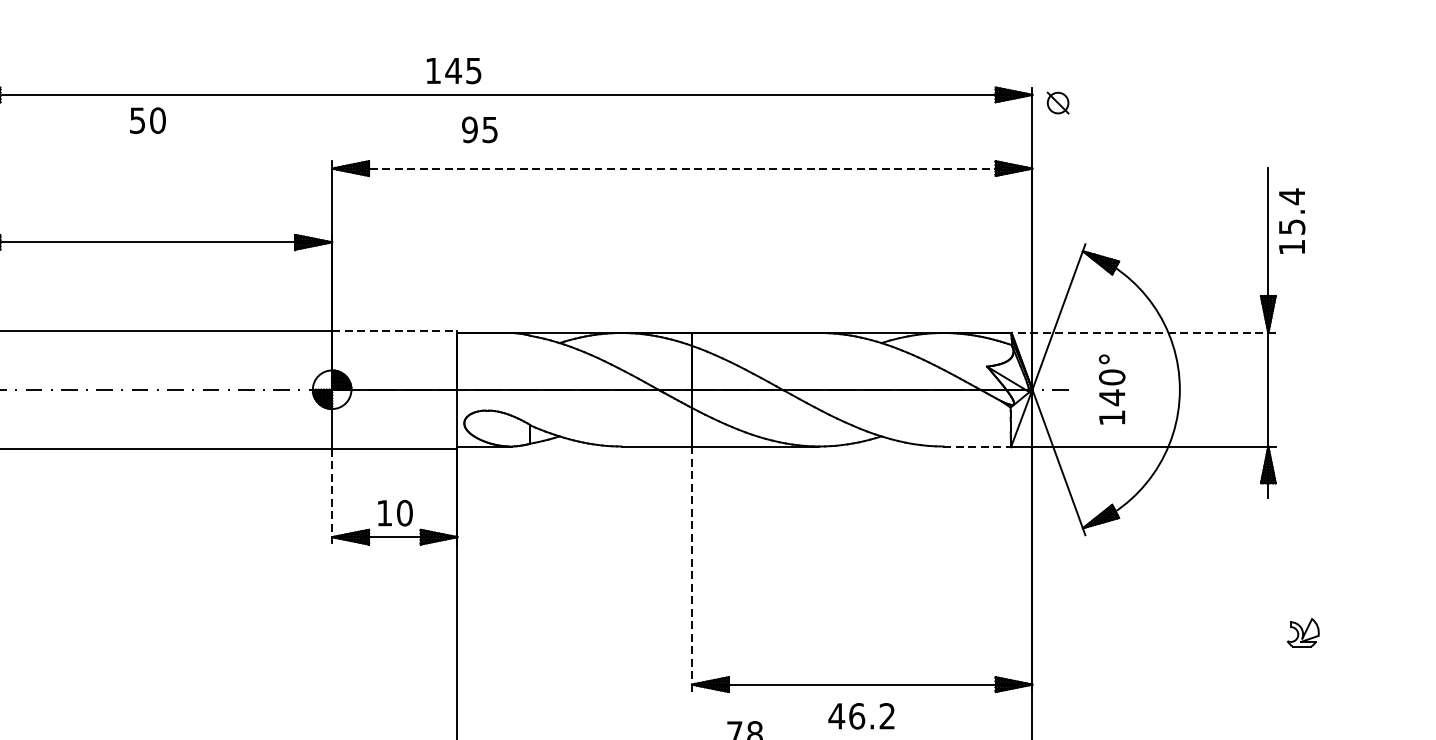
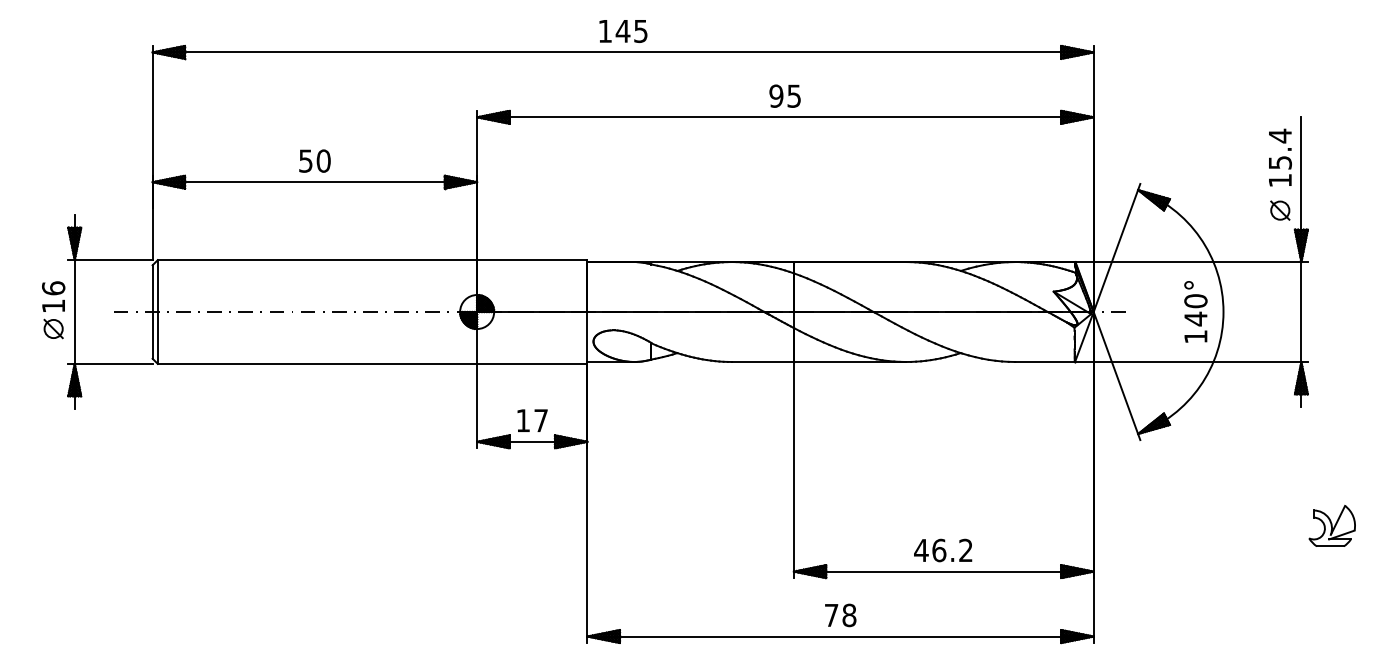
text: (454, 71) -> (623, 31), moved
part: (1058, 102) -> (1280, 210), moved
text: (147, 119) -> (314, 160), moved
text: (479, 129) -> (784, 95), moved
line: (682, 168) -> (785, 117), dashed -> solid
text: (1292, 221) -> (1280, 157), moved
line: (395, 331) -> (532, 260), dashed -> solid
line: (1143, 333) -> (1191, 262), dashed -> solid
text: (1111, 389) -> (1195, 311), moved
line: (977, 447) -> (1045, 362), dashed -> solid
line: (332, 497) -> (477, 406), dashed -> solid
text: (405, 512) -> (541, 420), 10 -> 17
line: (691, 569) -> (793, 470), dashed -> solid
part: (1302, 632) -> (1331, 525), size x1.67
text: (861, 716) -> (943, 550), moved

